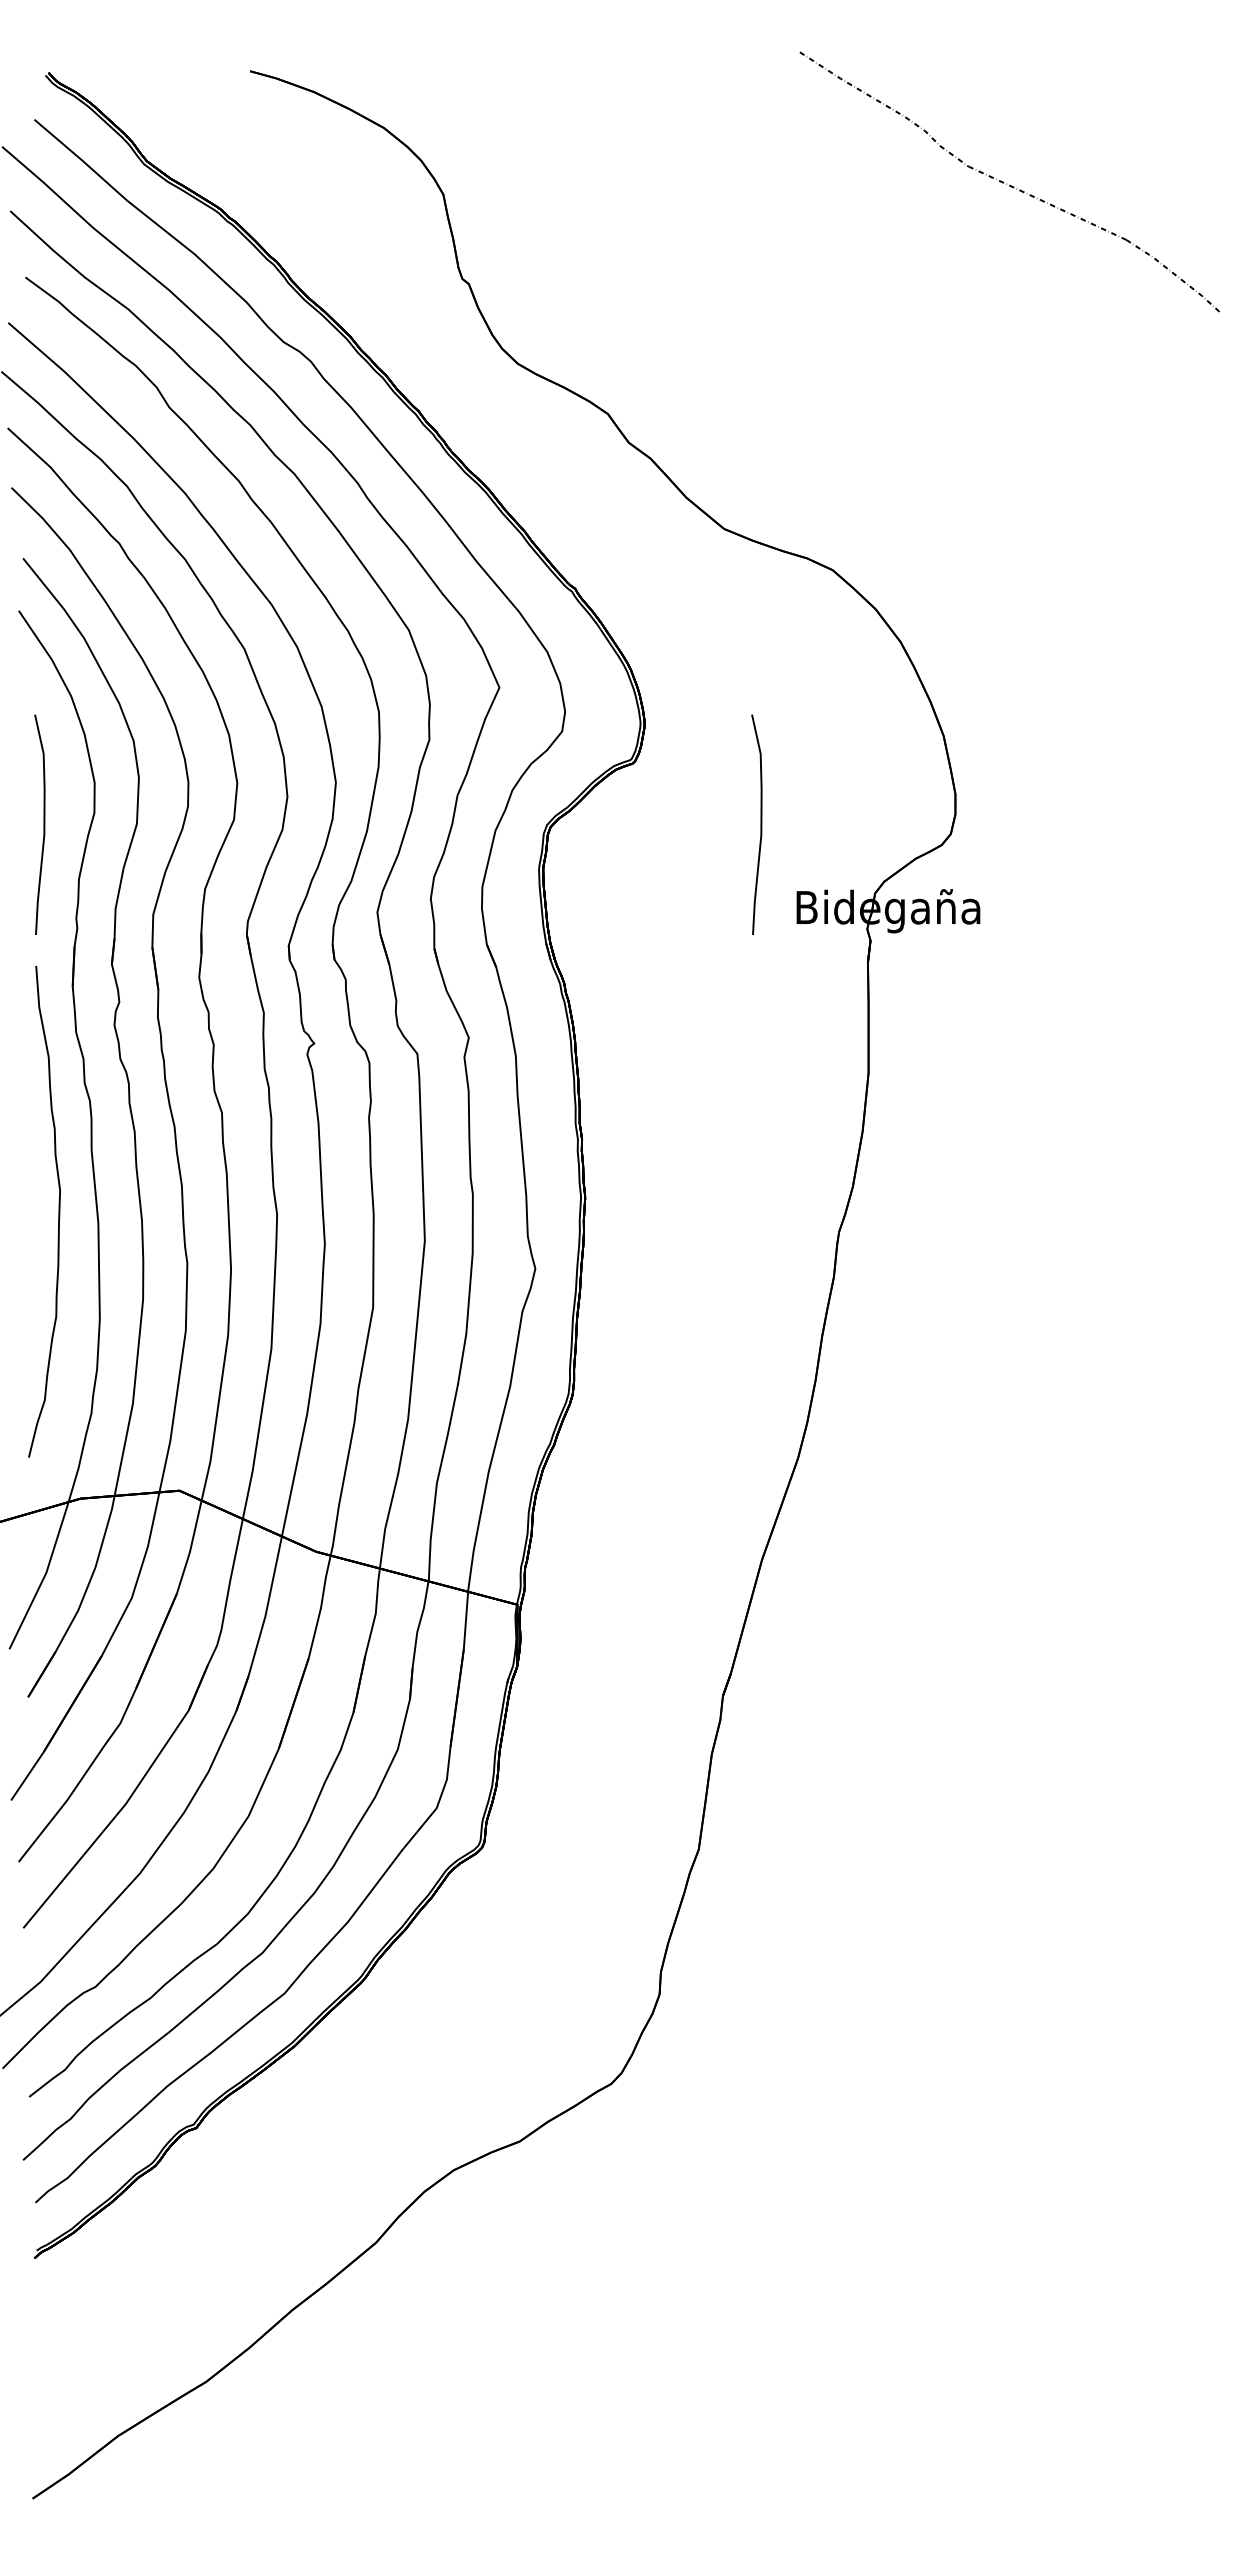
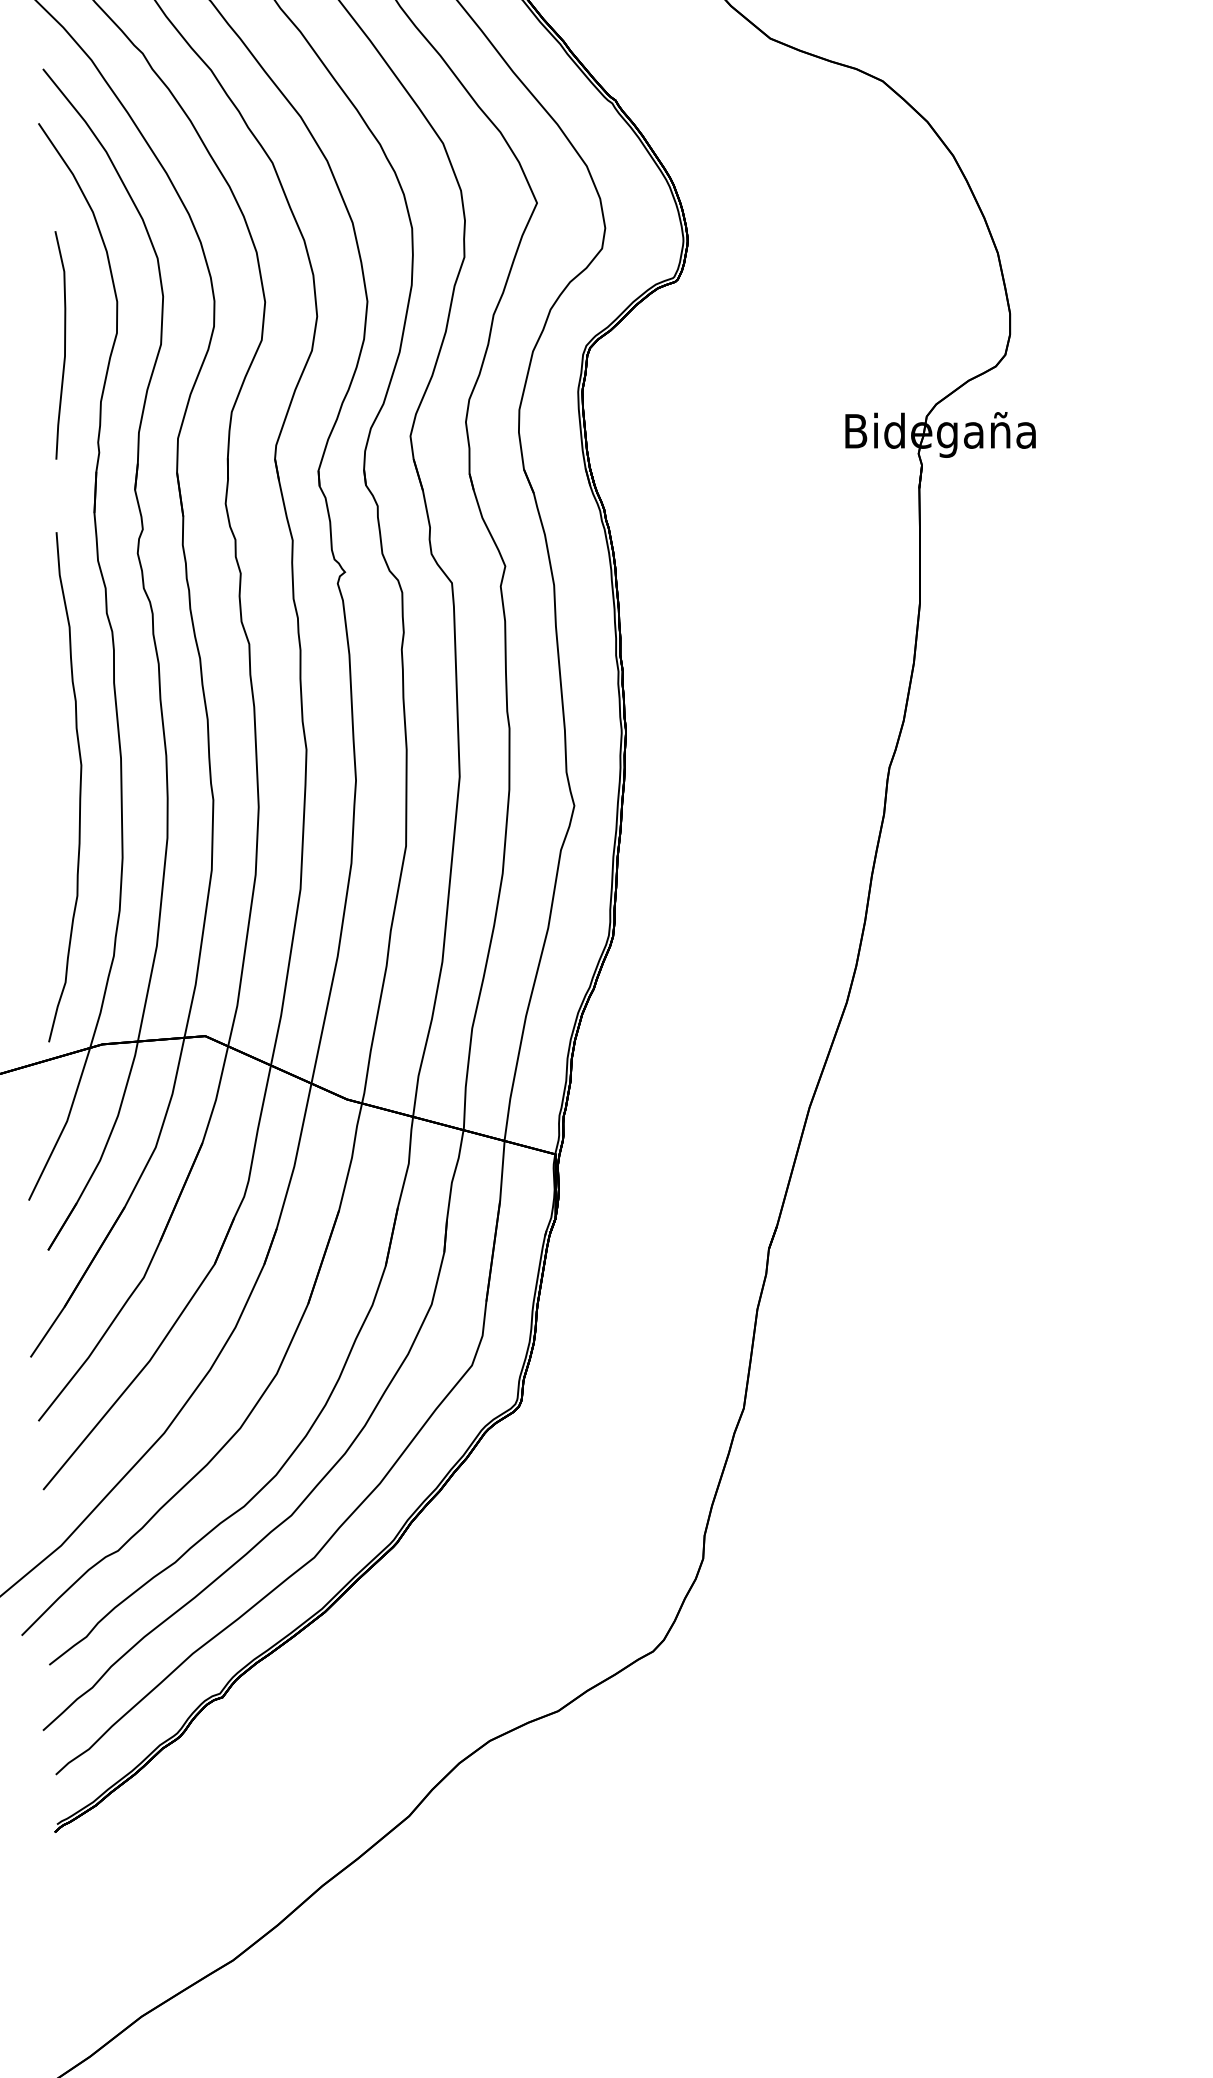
curve: (760, 824) -> (807, 345), removed
curve: (58, 1211) -> (79, 786), moved

